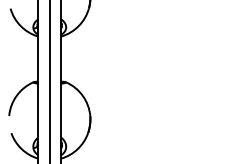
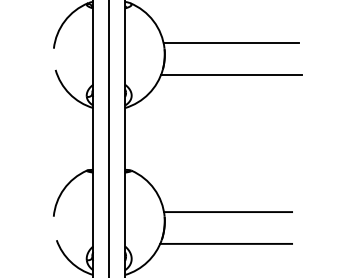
line: (139, 11) -> (231, 74), added
line: (136, 112) -> (228, 212), added
line: (135, 135) -> (226, 243), added

